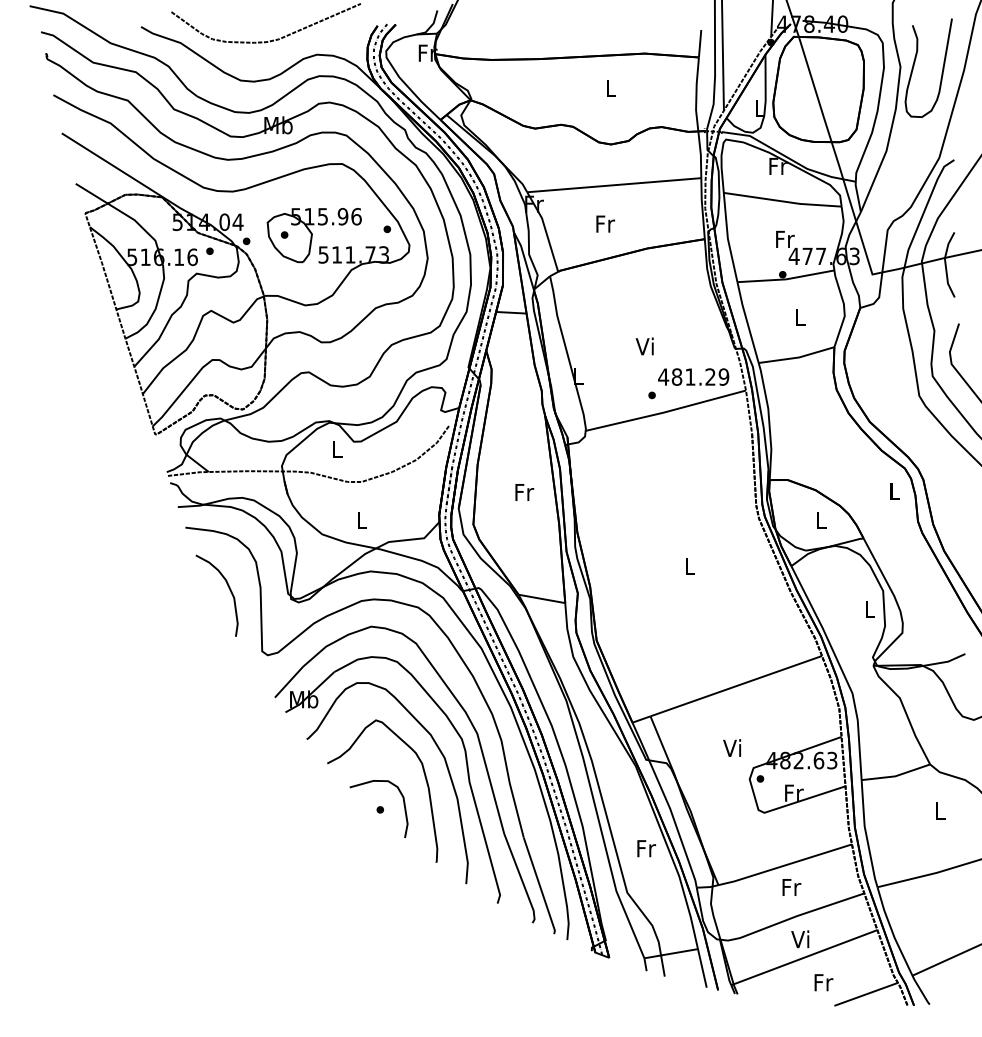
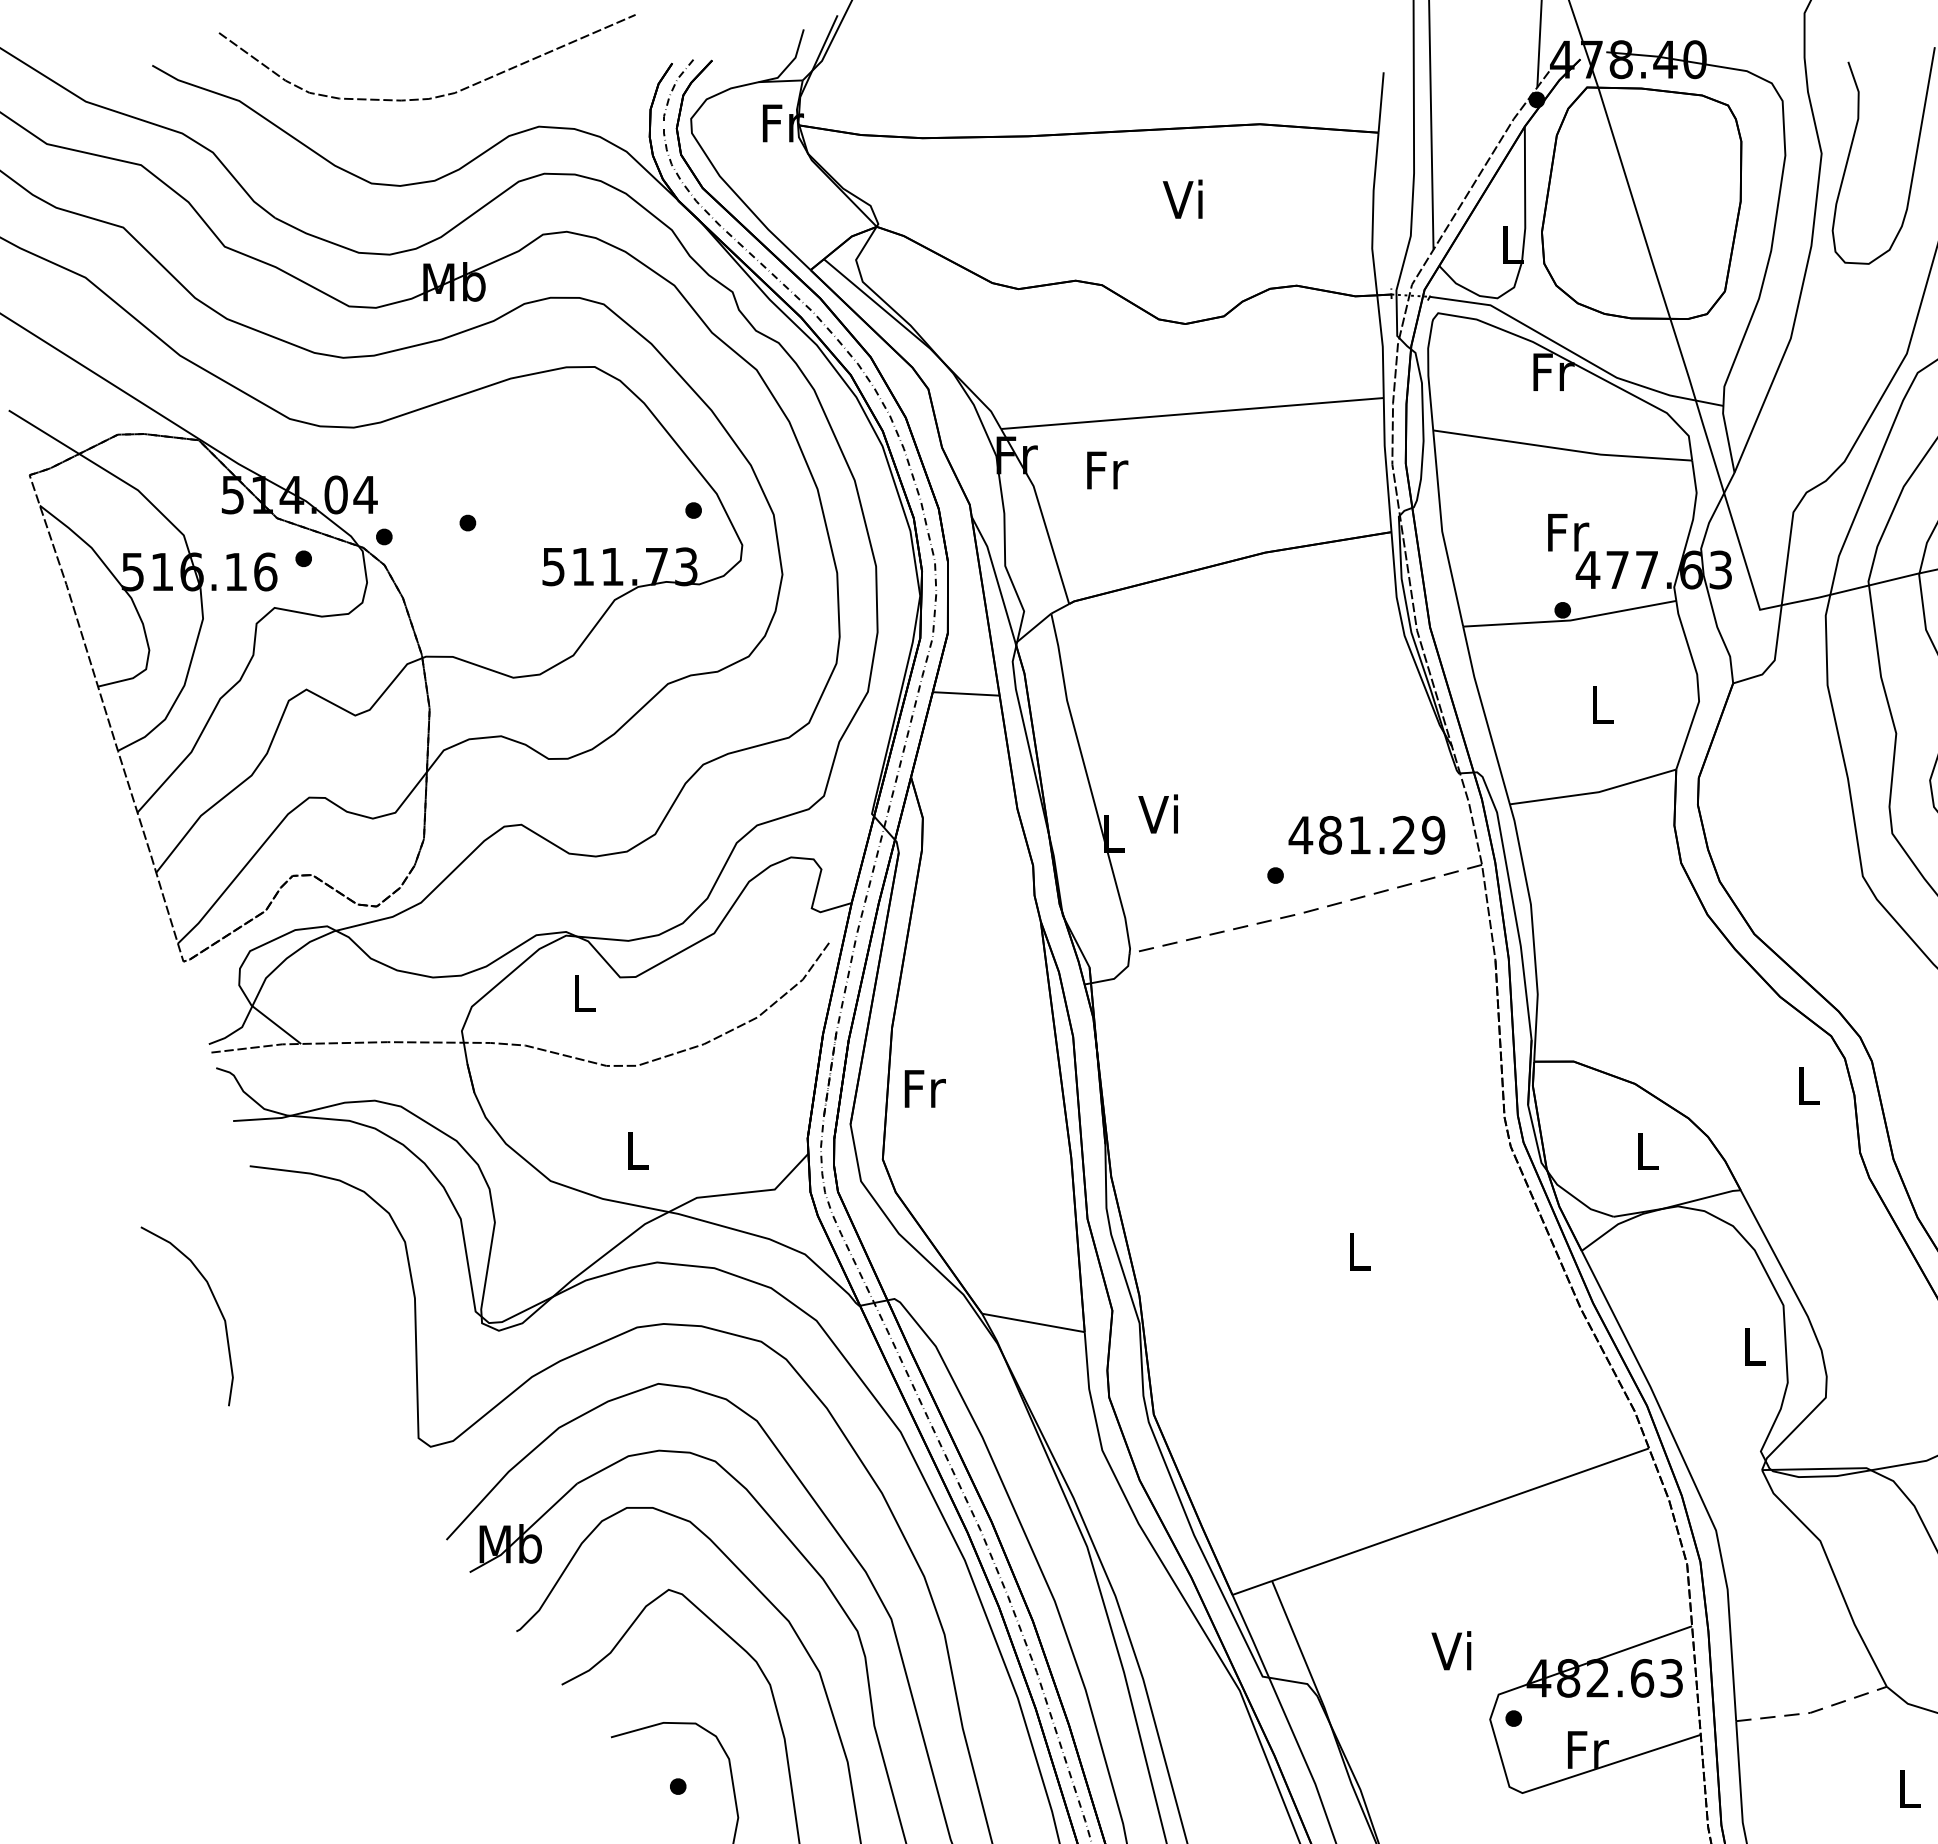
text: (609, 87) -> (1181, 198), L -> Vi
text: (605, 223) -> (1107, 469), moved
part: (313, 235) -> (531, 524), removed
text: (644, 346) -> (1157, 814), moved
line: (665, 412) -> (1305, 913), solid -> dashed
text: (524, 492) -> (924, 1088), moved
curve: (228, 588) -> (212, 1299), moved
line: (896, 776) -> (1812, 1713), solid -> dashed

